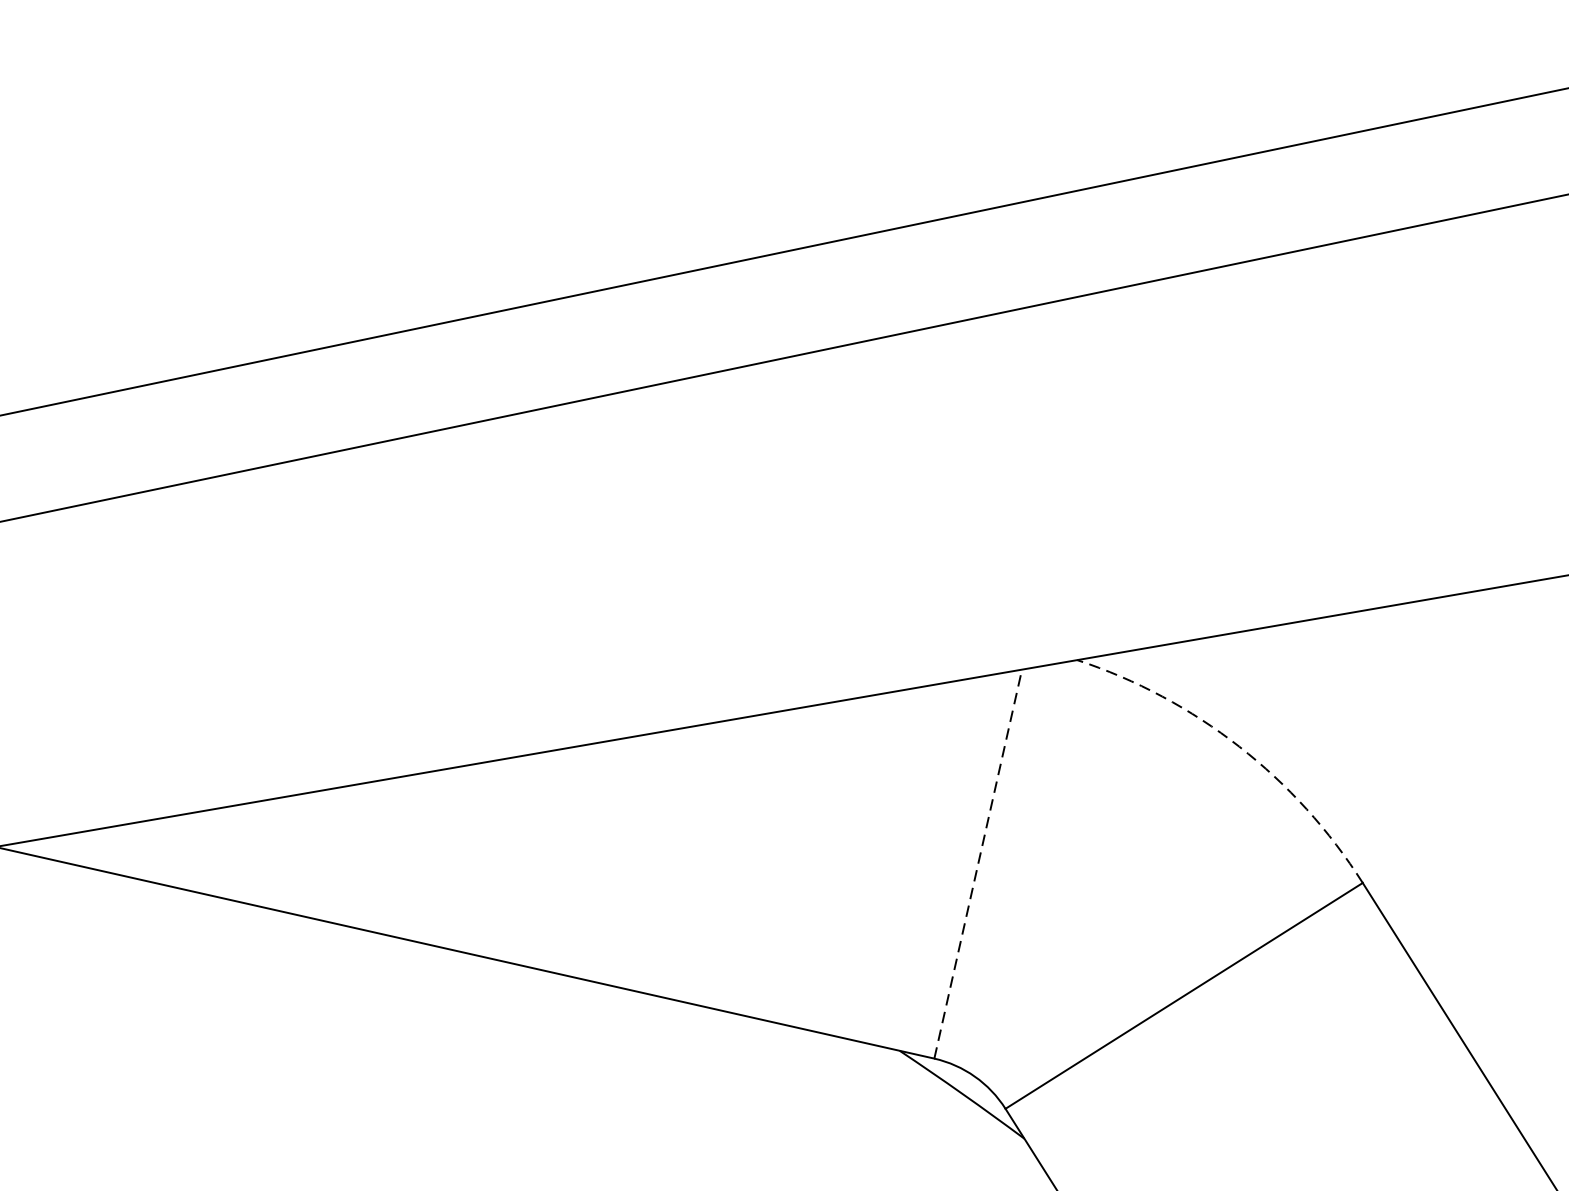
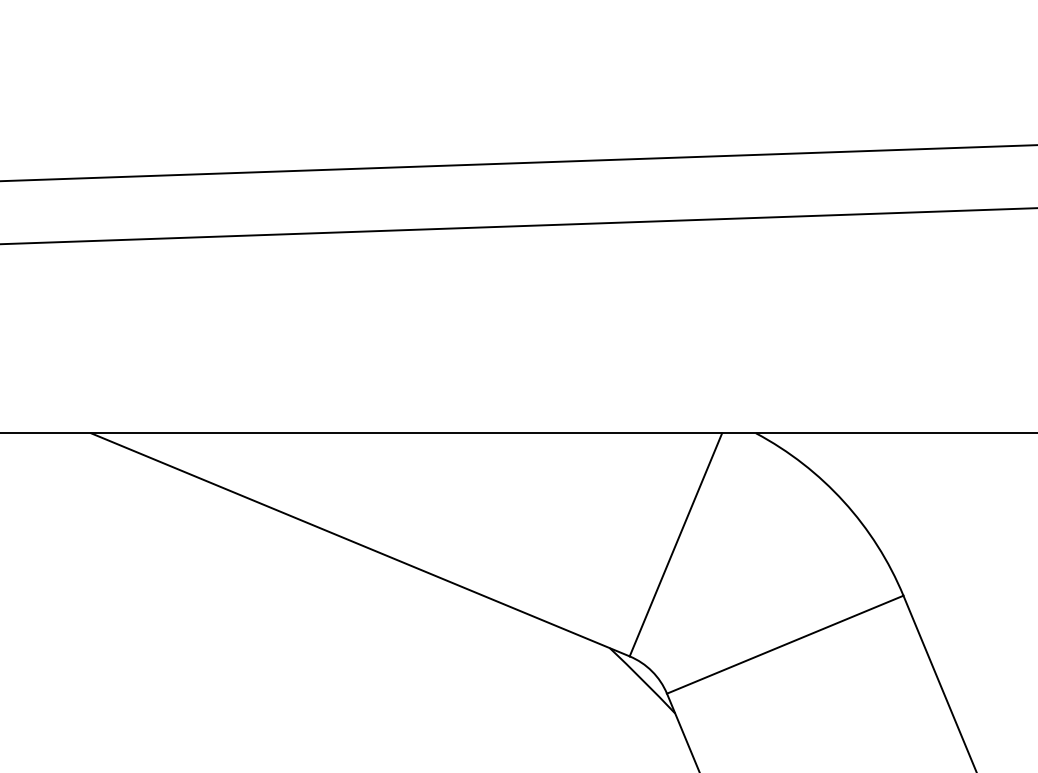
arc: (1238, 746) -> (843, 501), dashed -> solid
line: (977, 863) -> (675, 544), dashed -> solid

